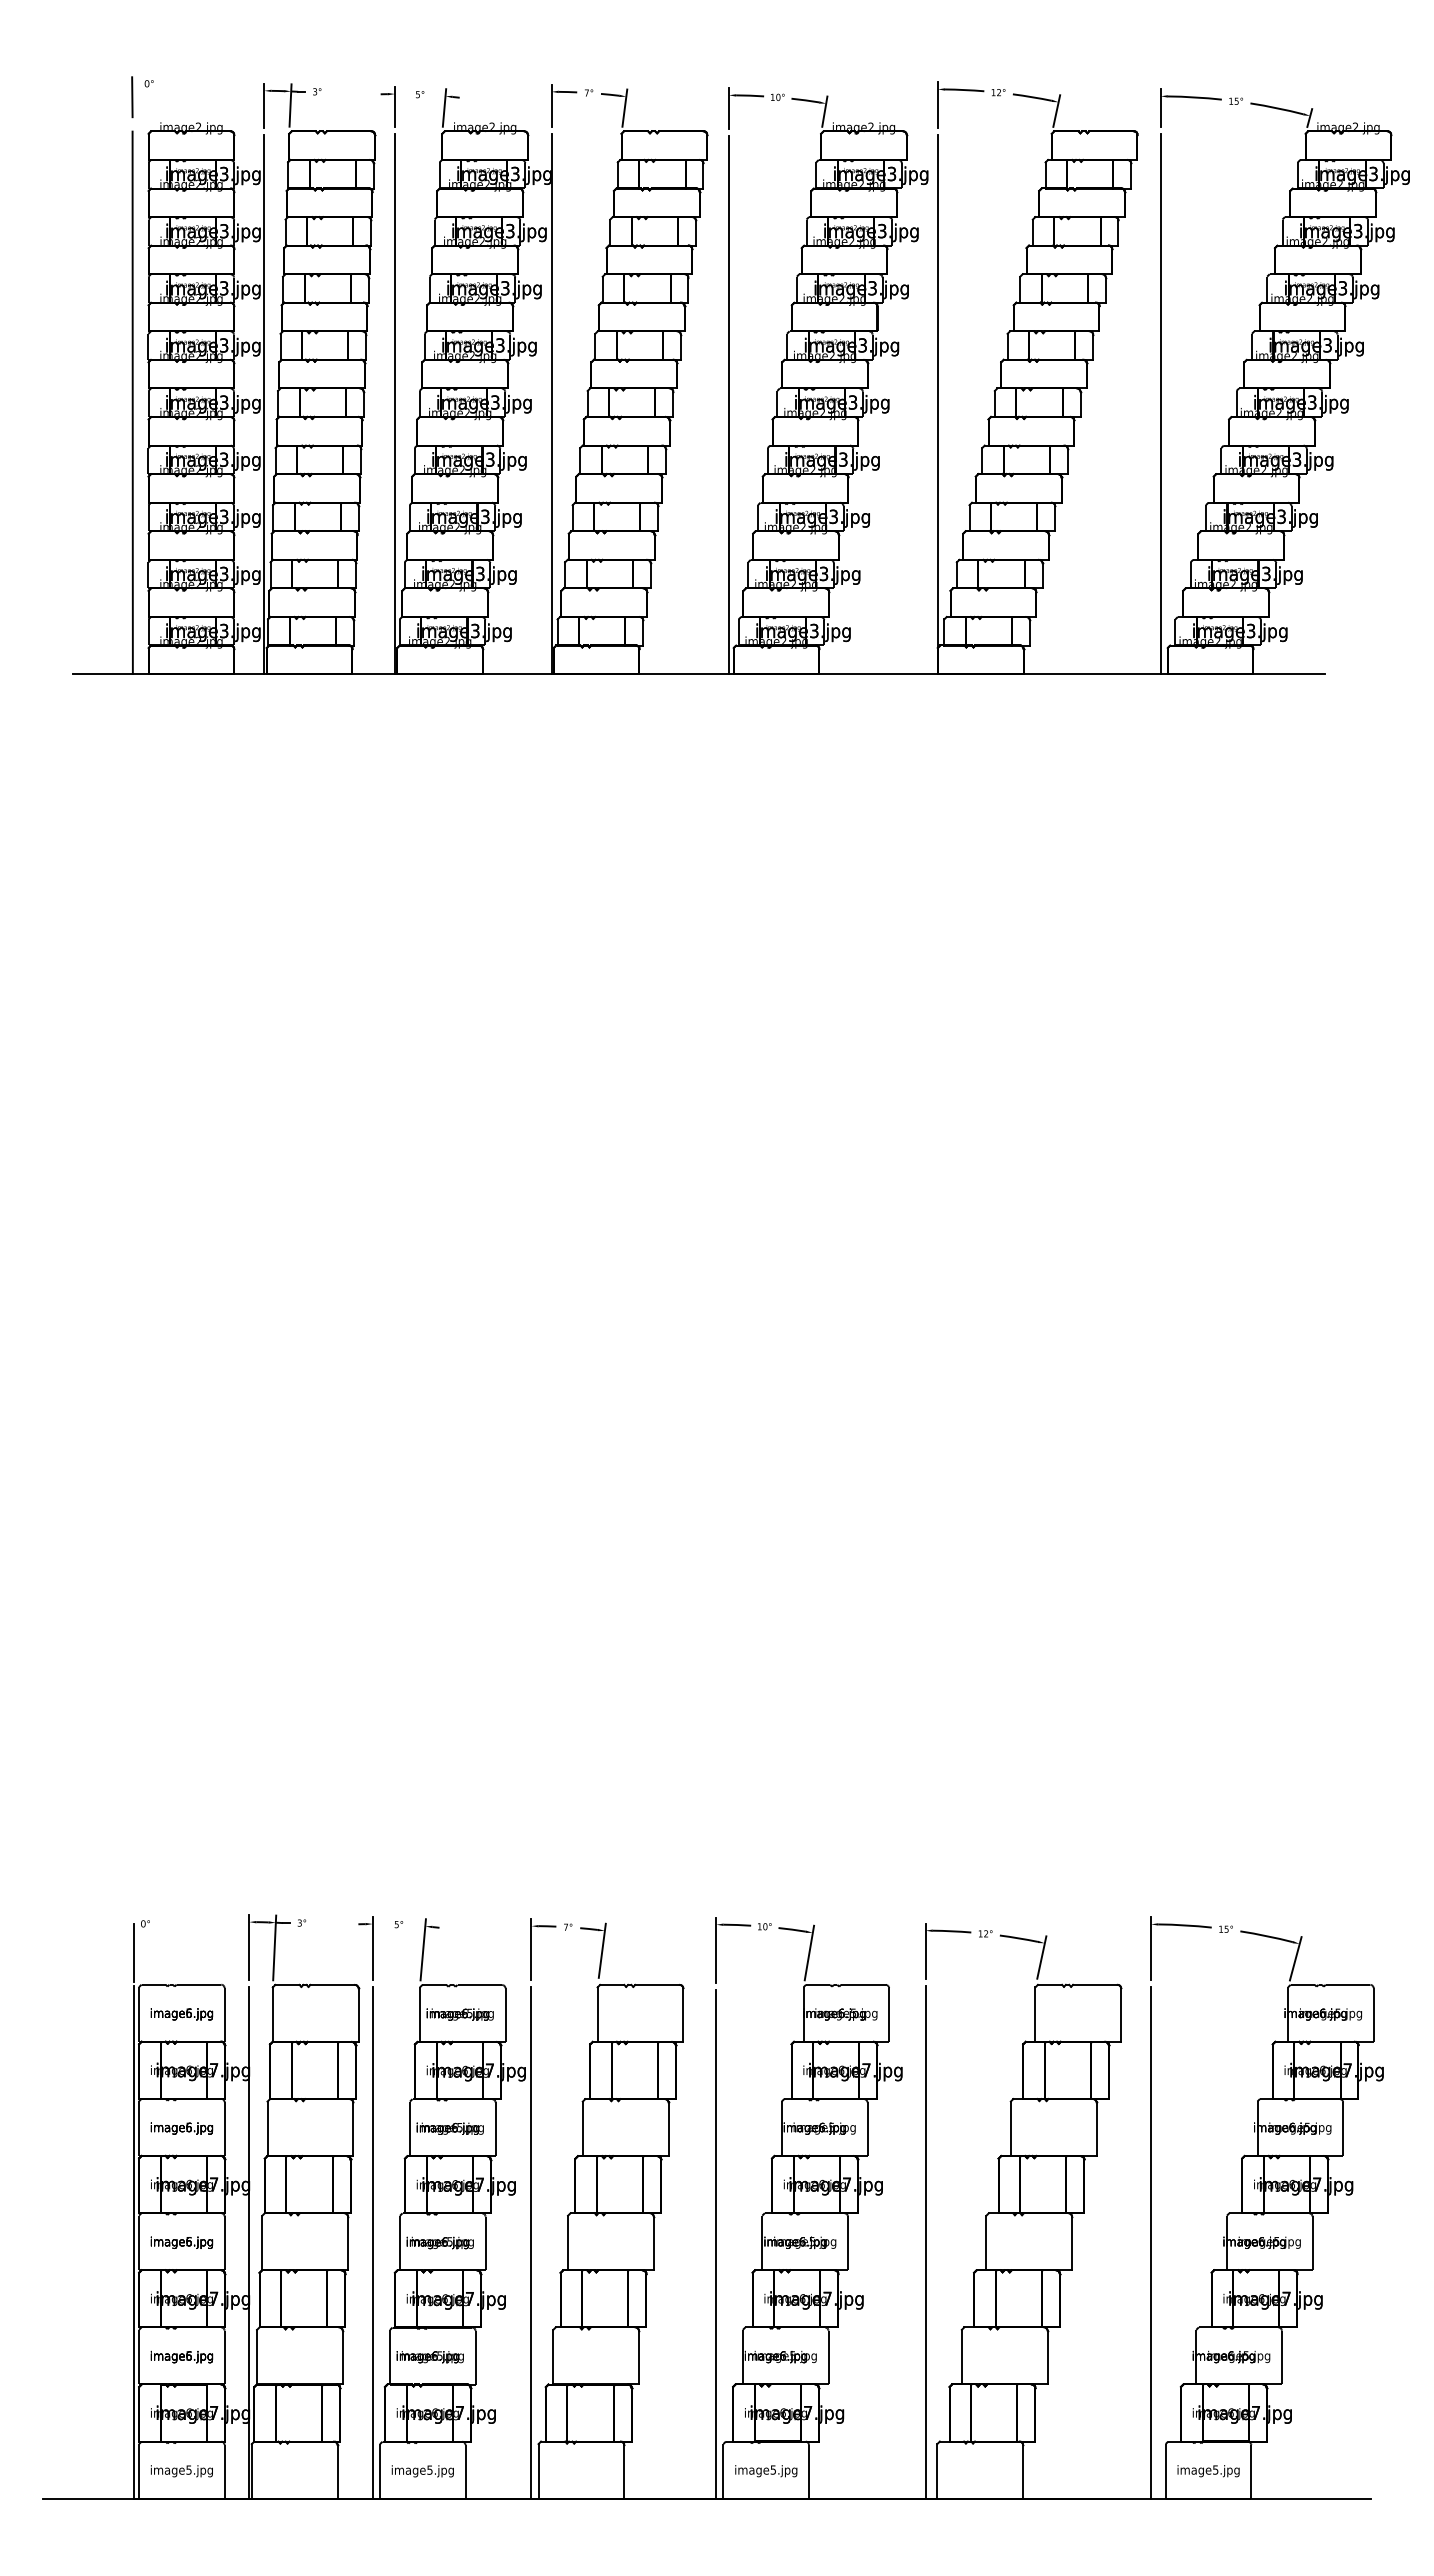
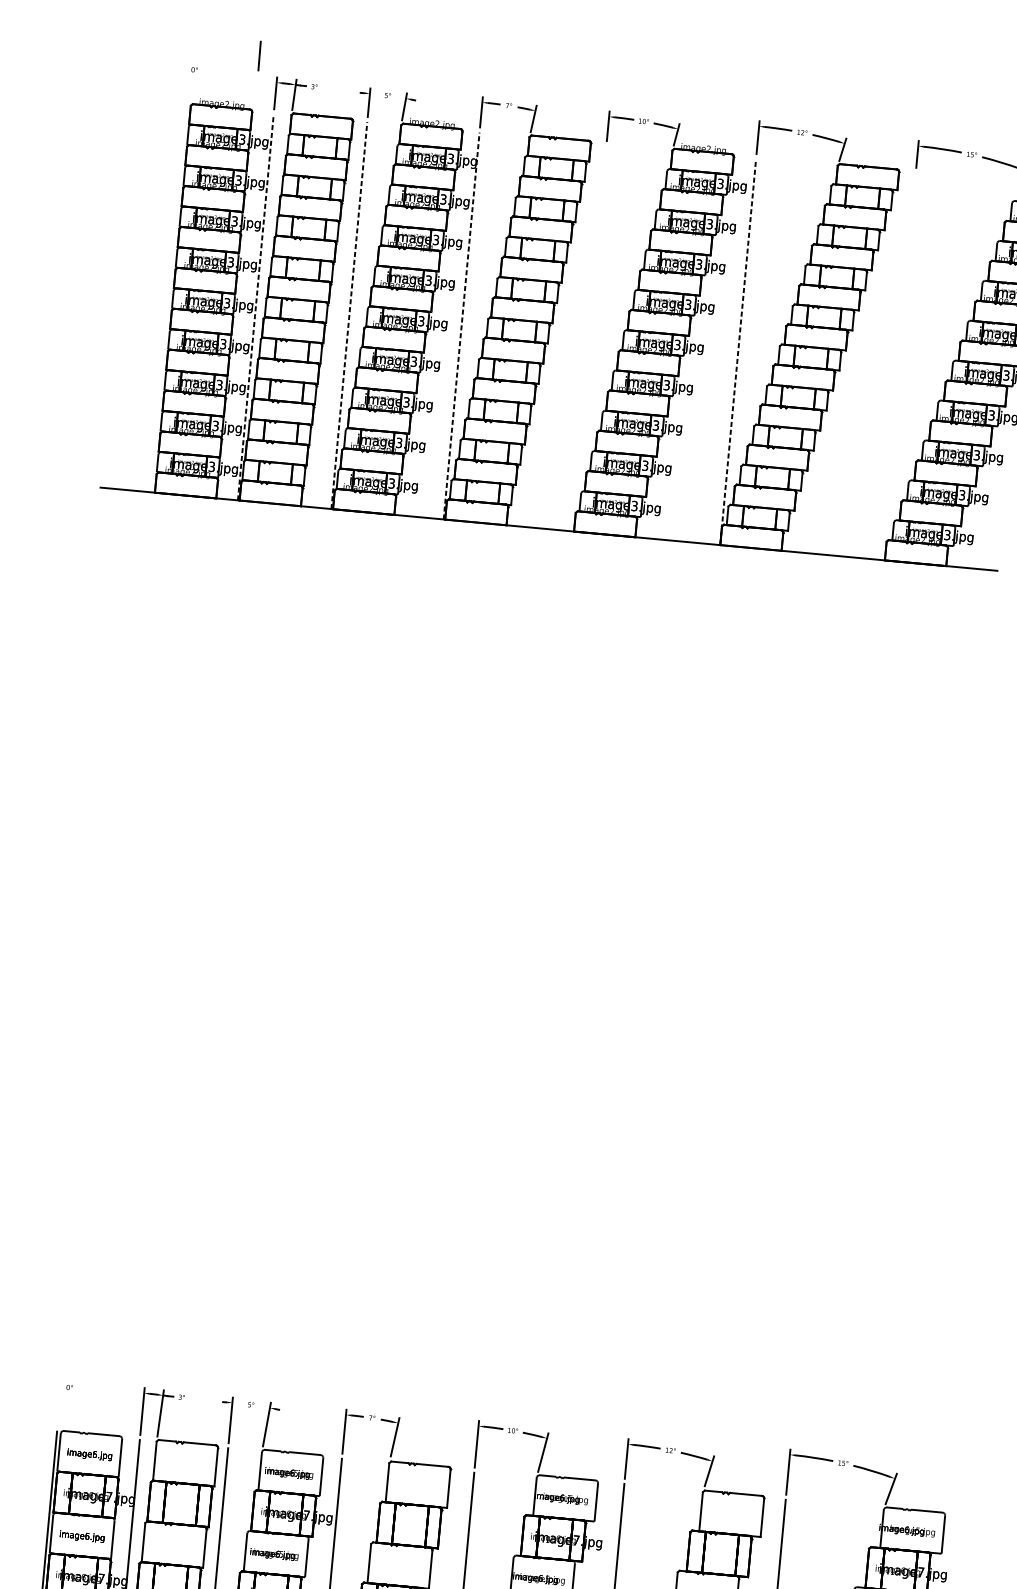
line: (132, 97) -> (259, 56), moved
line: (132, 402) -> (161, 297), removed
line: (394, 403) -> (349, 315), solid -> dashed
line: (551, 403) -> (461, 325), solid -> dashed
line: (1160, 403) -> (897, 366), removed
line: (264, 404) -> (255, 307), solid -> dashed
line: (937, 404) -> (737, 352), solid -> dashed
line: (729, 405) -> (588, 338), removed
line: (133, 1952) -> (59, 1407), removed

